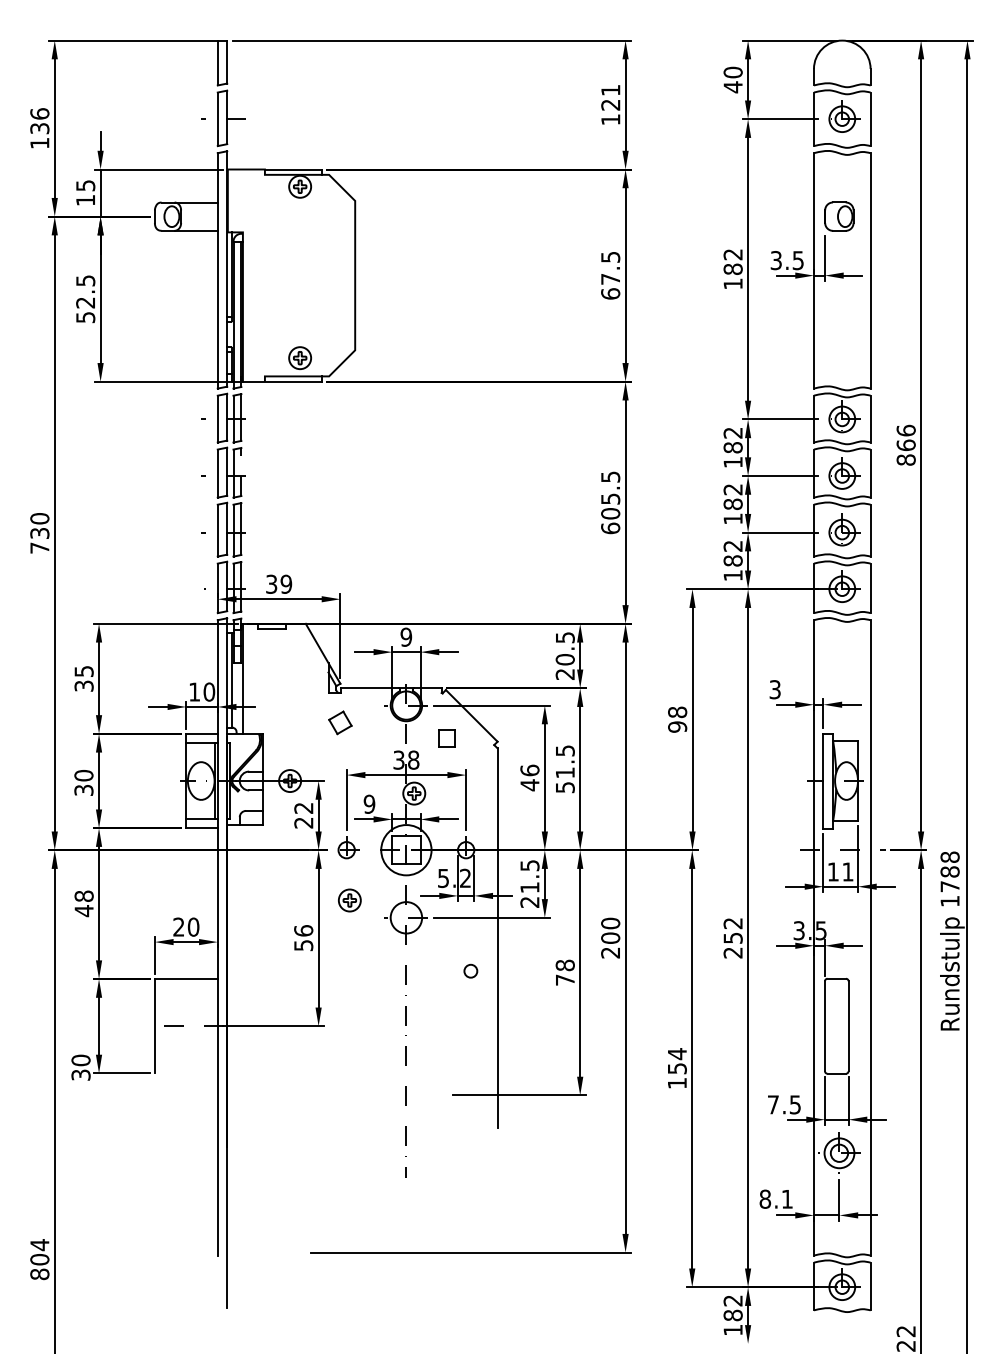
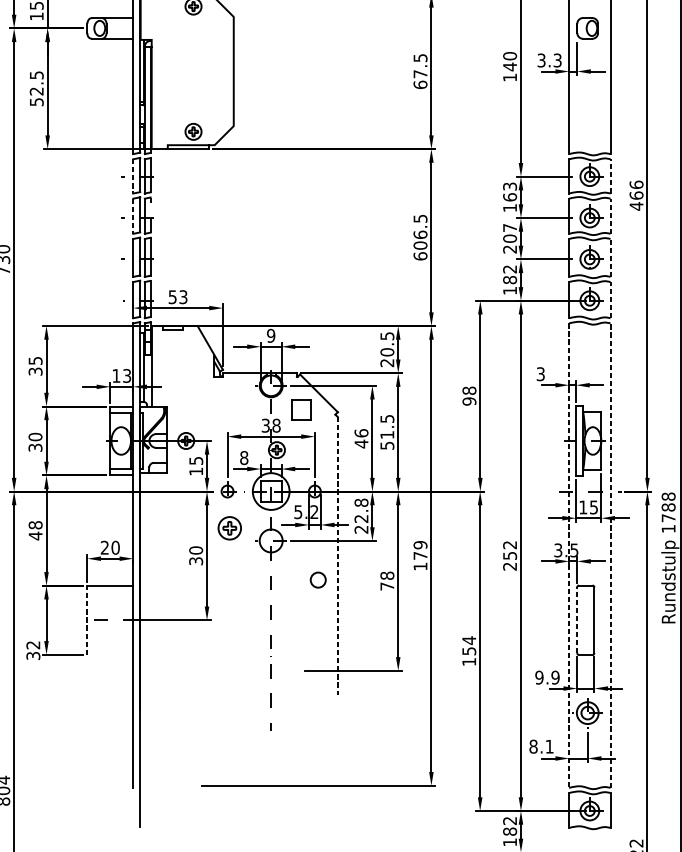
text: (798, 260) -> (557, 60), 3.5 -> 3.3
text: (732, 261) -> (509, 61), 182 -> 140
line: (870, 418) -> (610, 175), solid -> dashed
line: (217, 419) -> (133, 176), solid -> dashed
text: (732, 440) -> (509, 192), 182 -> 163
text: (905, 460) -> (636, 206), 866 -> 466
line: (870, 473) -> (610, 216), solid -> dashed
line: (217, 474) -> (133, 216), solid -> dashed
text: (610, 498) -> (420, 234), 605.5 -> 606.5
text: (732, 504) -> (509, 238), 182 -> 207
line: (870, 530) -> (610, 257), solid -> dashed
text: (279, 583) -> (178, 296), 39 -> 53
line: (870, 588) -> (610, 300), solid -> dashed
text: (209, 691) -> (127, 375), 10 -> 13
part: (340, 722) -> (223, 398), removed
part: (446, 738) -> (300, 409), size x1.6
text: (369, 804) -> (244, 458), 9 -> 8
text: (303, 815) -> (195, 466), 22 -> 15
text: (847, 871) -> (593, 507), 11 -> 15
text: (529, 876) -> (361, 510), 21.5 -> 22.8
part: (349, 900) -> (229, 528), size x1.4
text: (303, 937) -> (195, 555), 56 -> 30
text: (610, 937) -> (420, 555), 200 -> 179
line: (813, 937) -> (568, 555), solid -> dashed
line: (870, 937) -> (610, 555), solid -> dashed
line: (497, 938) -> (337, 556), solid -> dashed
circle: (470, 970) -> (318, 579), size x1.6
line: (154, 1025) -> (87, 619), solid -> dashed
line: (825, 1026) -> (577, 620), solid -> dashed
text: (80, 1060) -> (32, 645), 30 -> 32
text: (784, 1104) -> (547, 677), 7.5 -> 9.9

